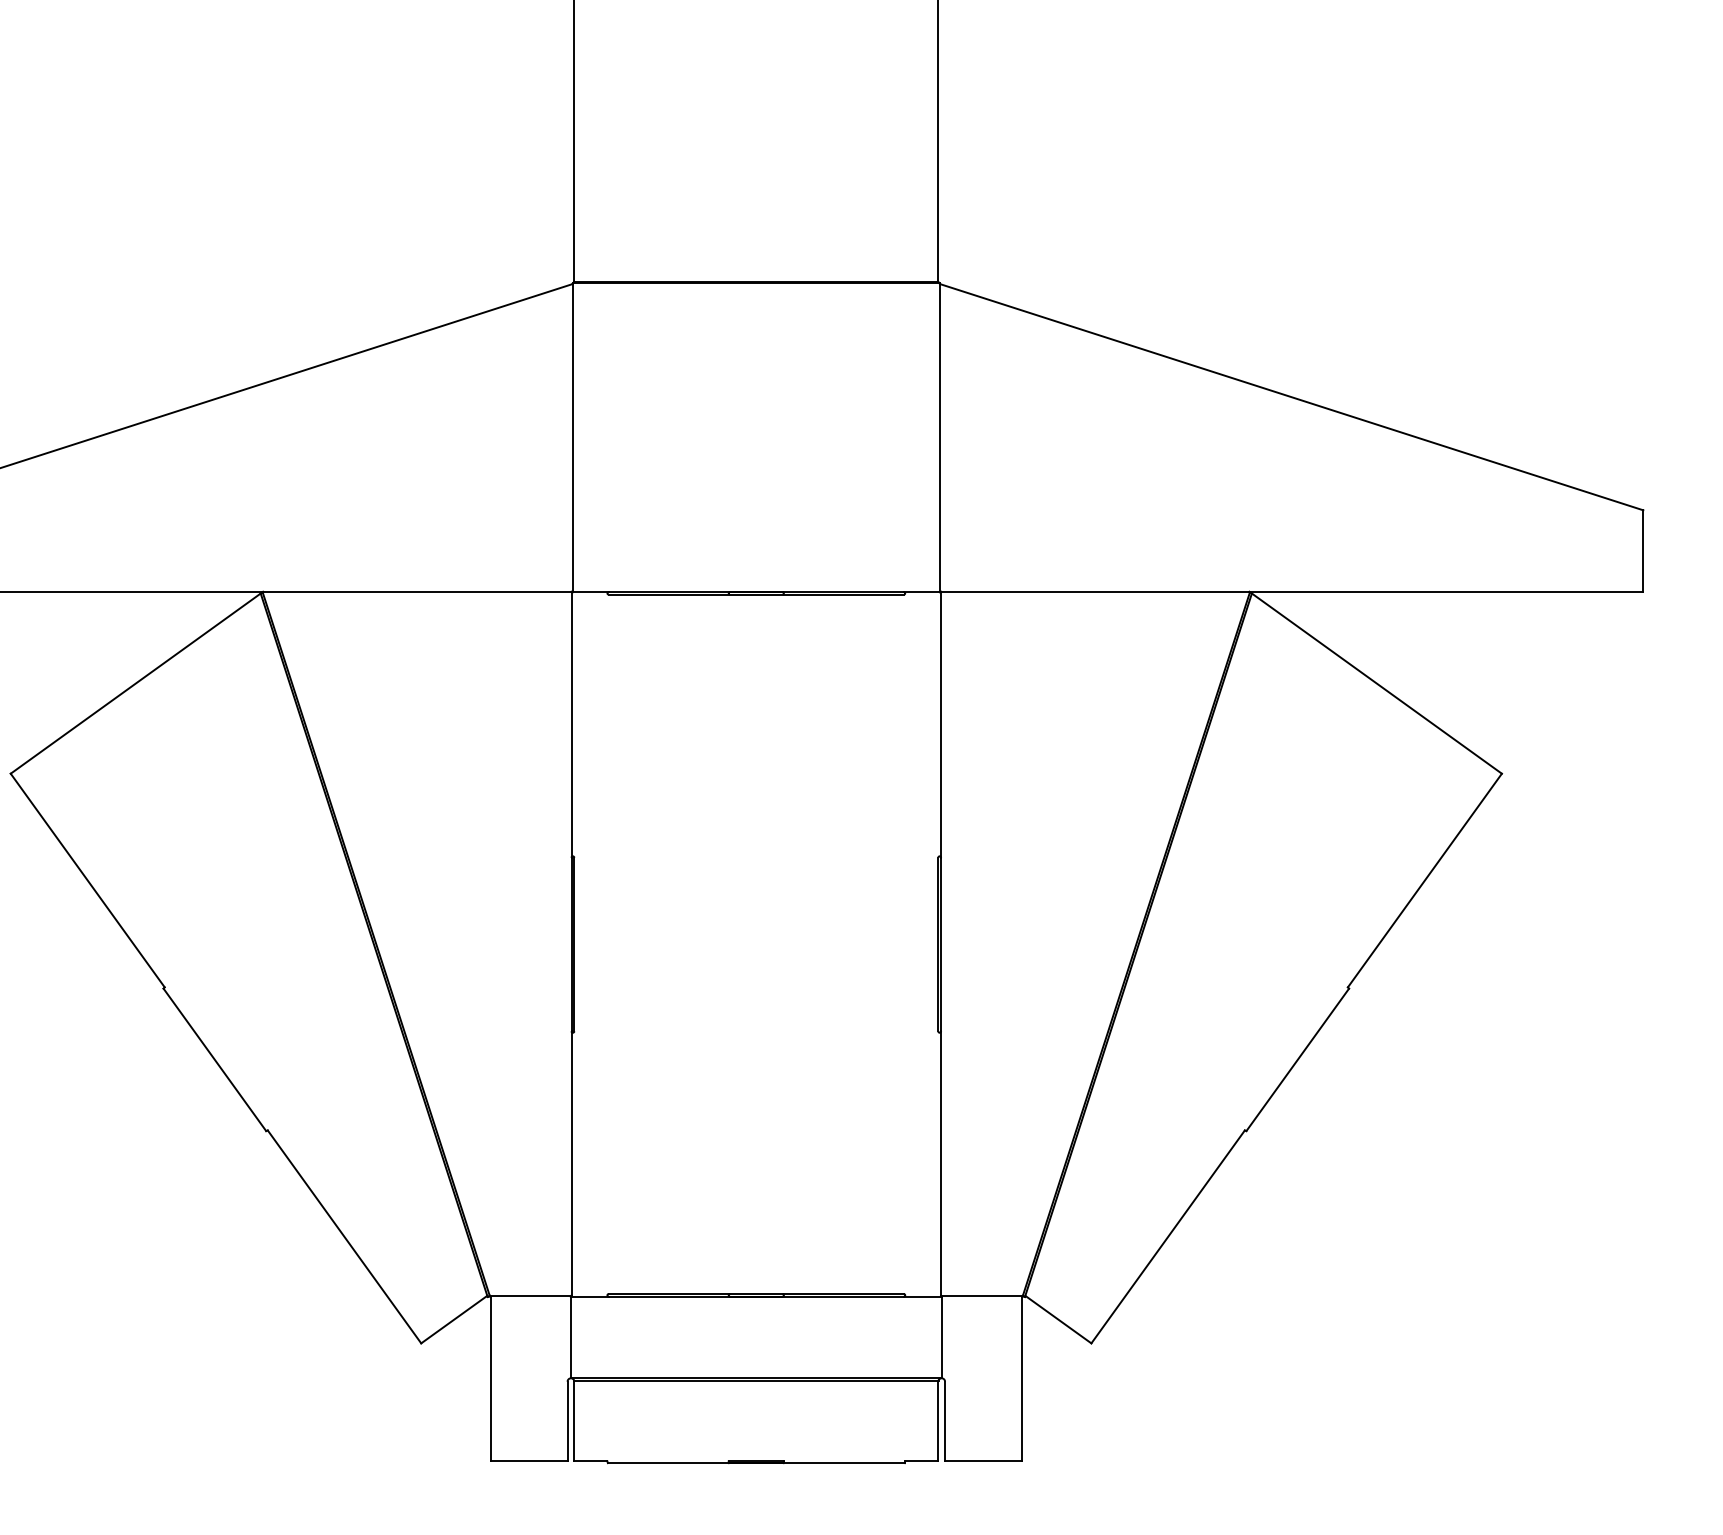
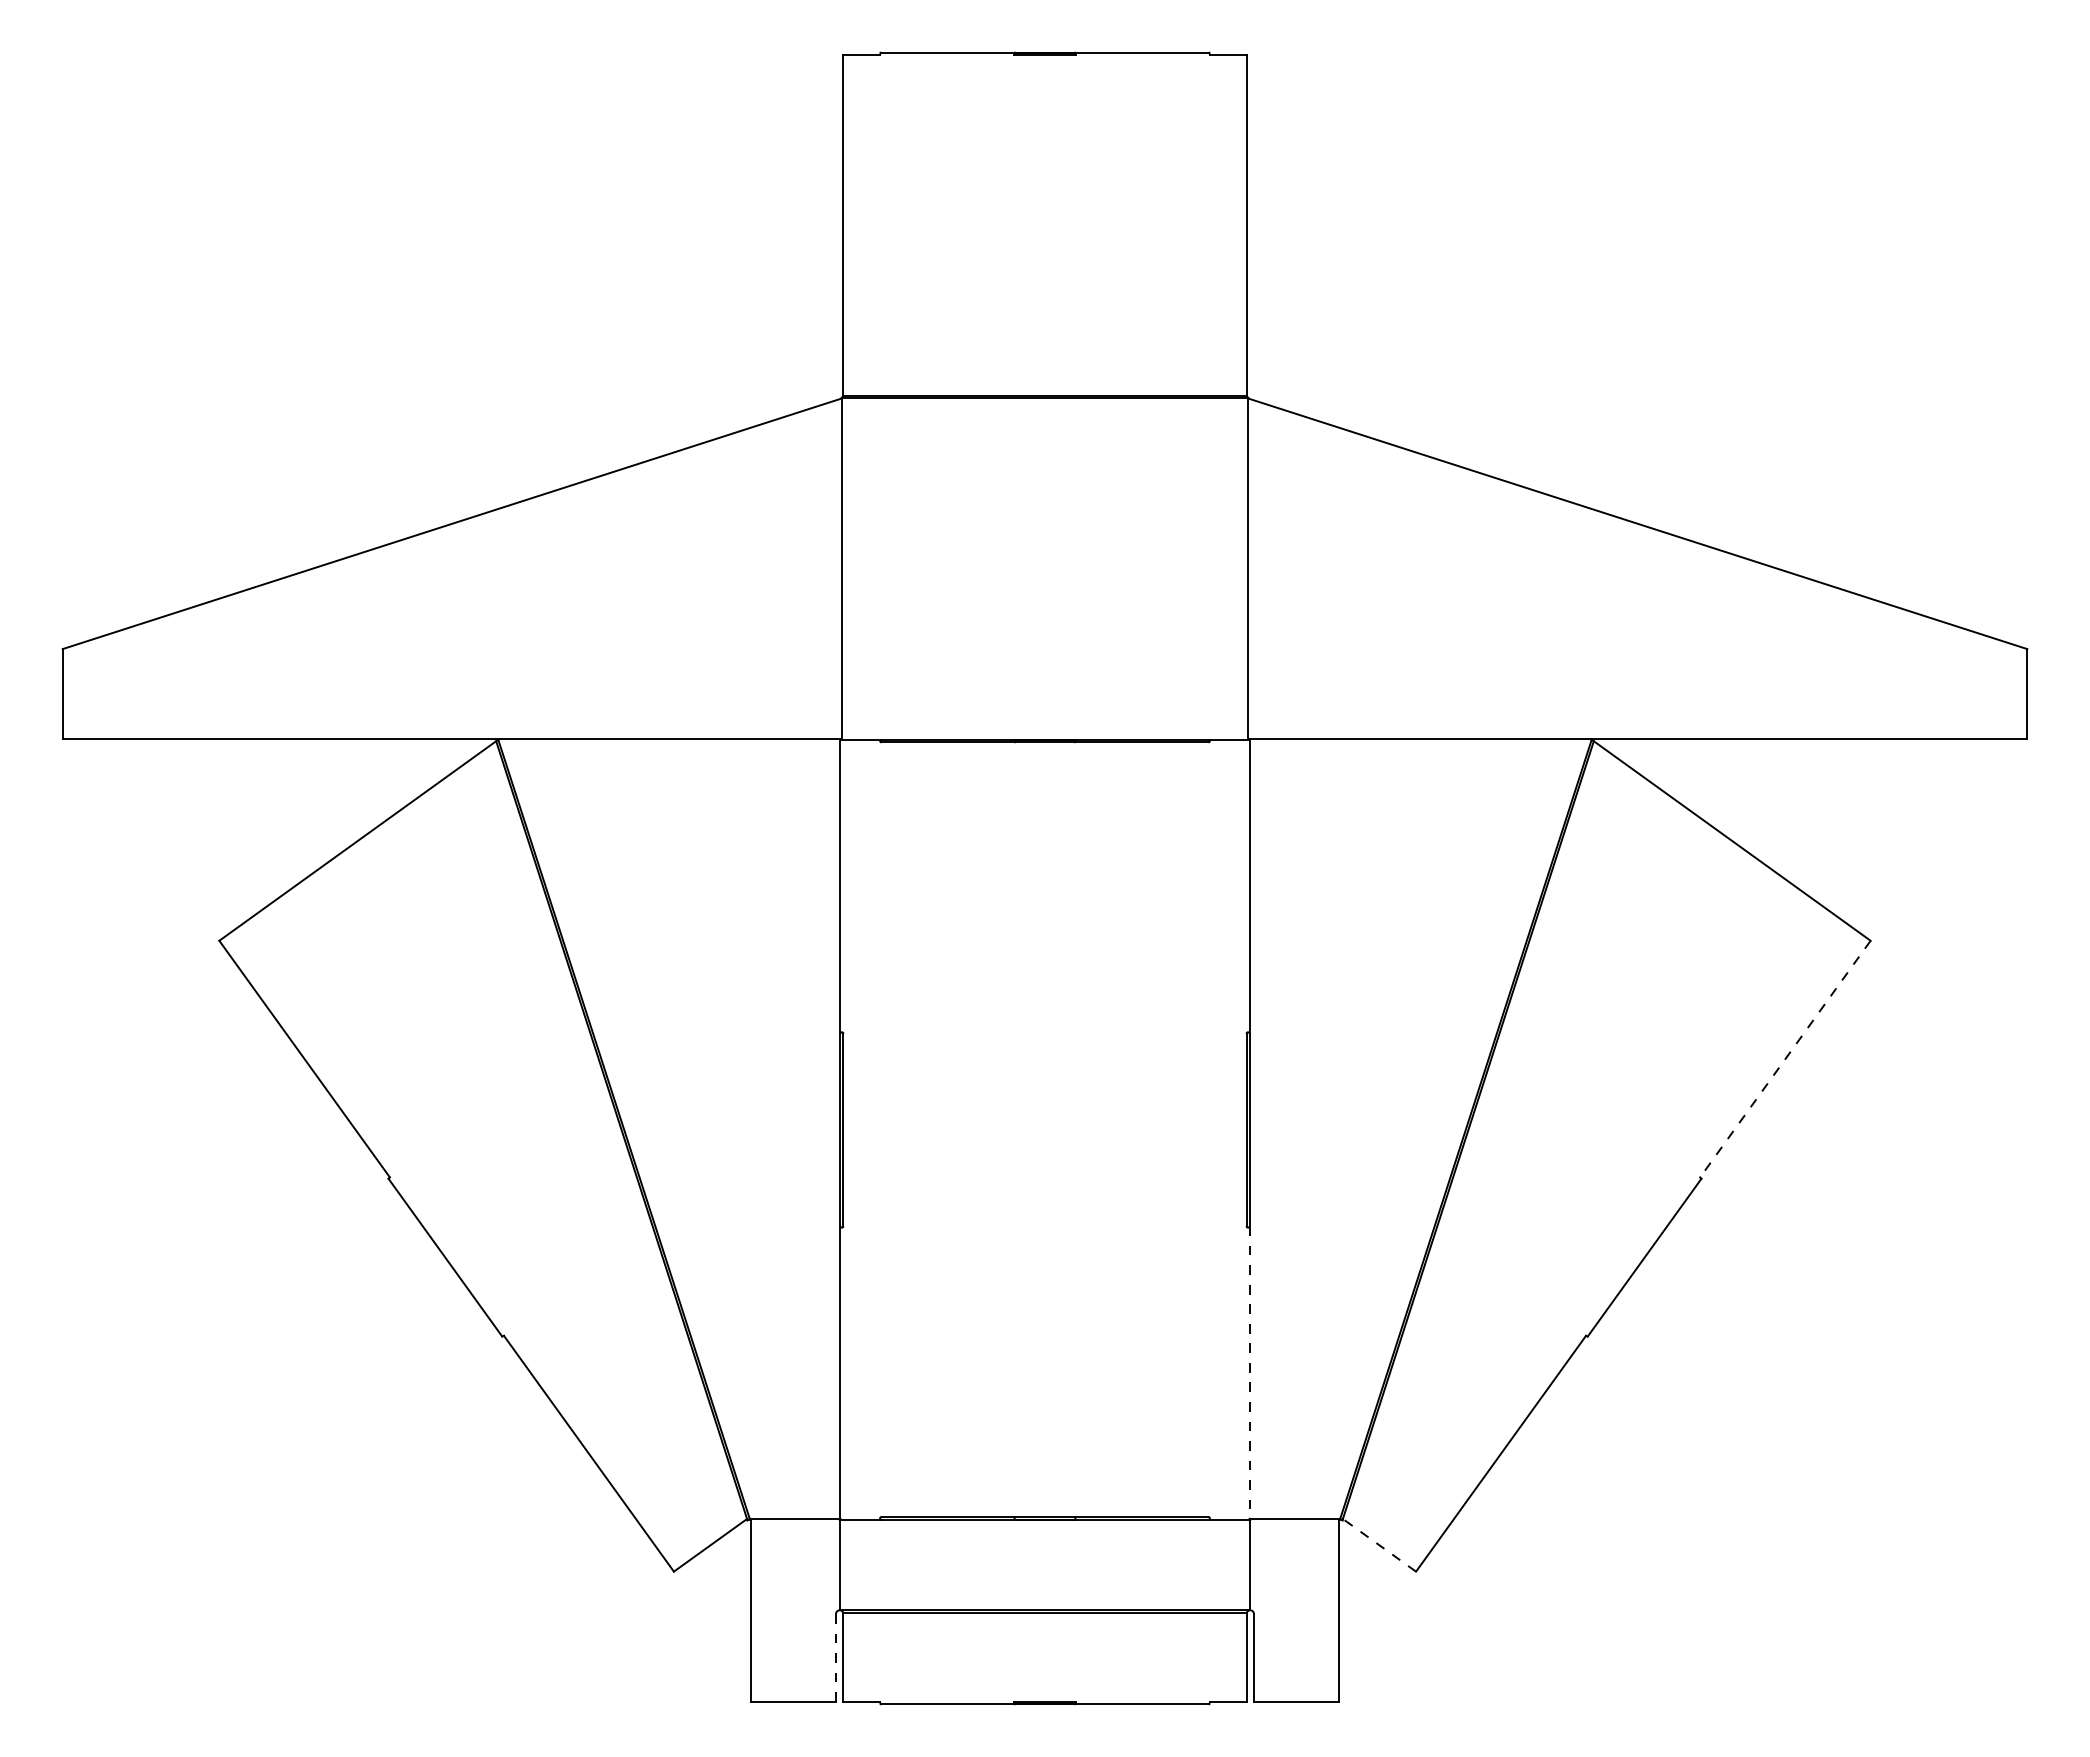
line: (1424, 880) -> (1785, 1059), solid -> dashed
line: (940, 1163) -> (1249, 1372), solid -> dashed
line: (1058, 1319) -> (1379, 1545), solid -> dashed
line: (567, 1421) -> (835, 1658), solid -> dashed

